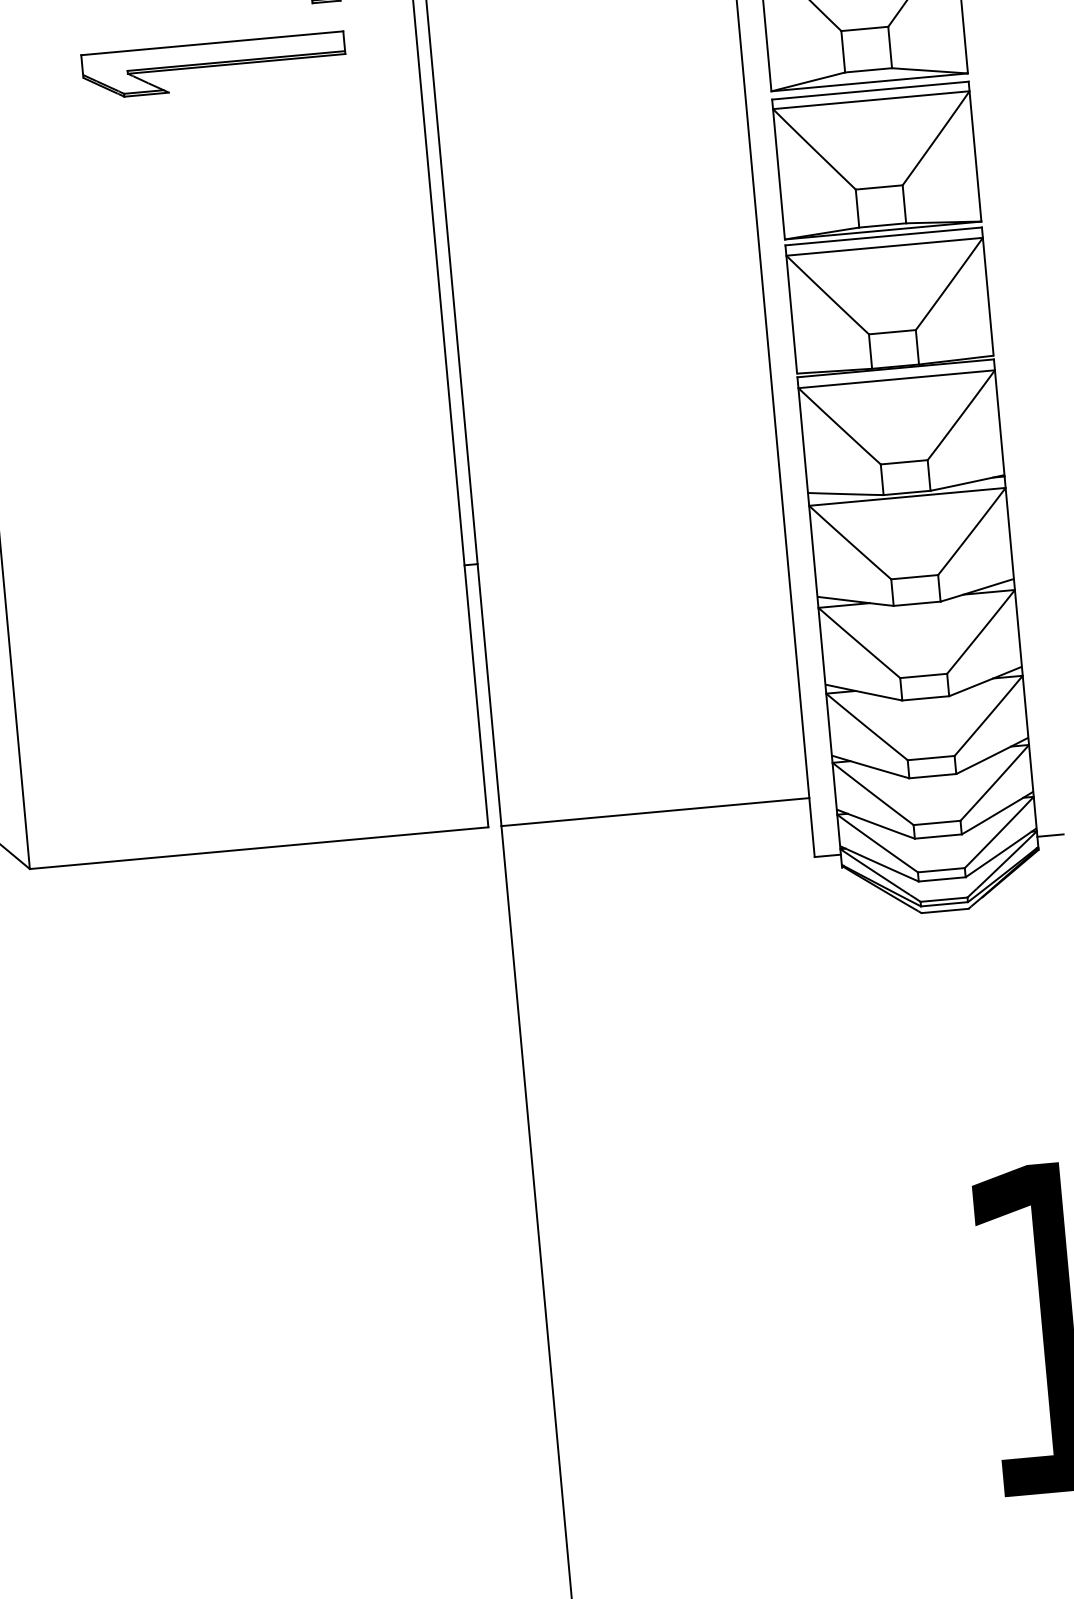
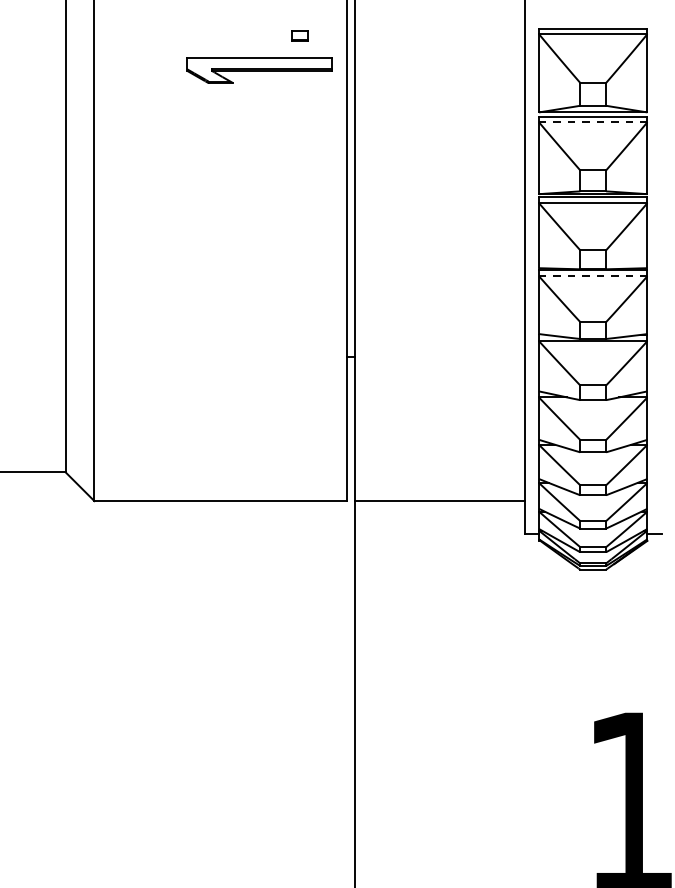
part: (214, 65) -> (259, 70), moved
line: (871, 100) -> (593, 122), solid -> dashed
line: (897, 379) -> (593, 276), solid -> dashed

